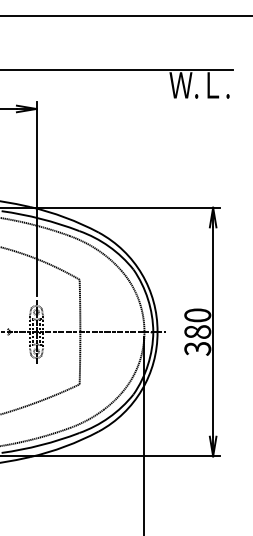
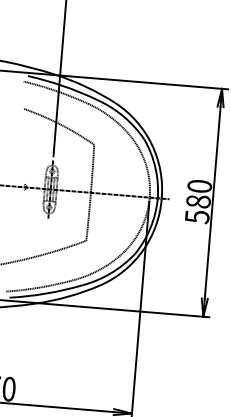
text: (197, 348) -> (197, 216), 380 -> 580

